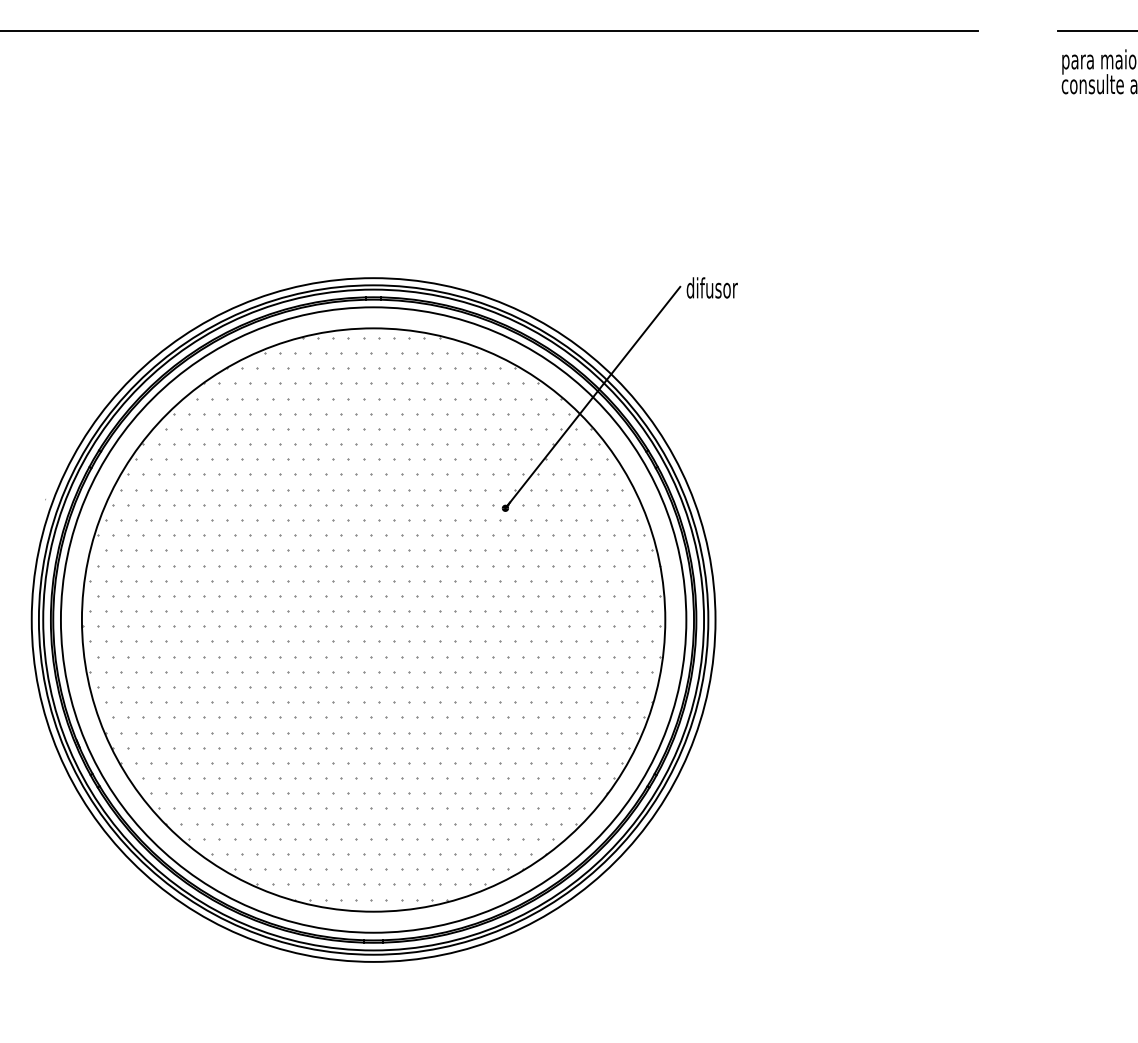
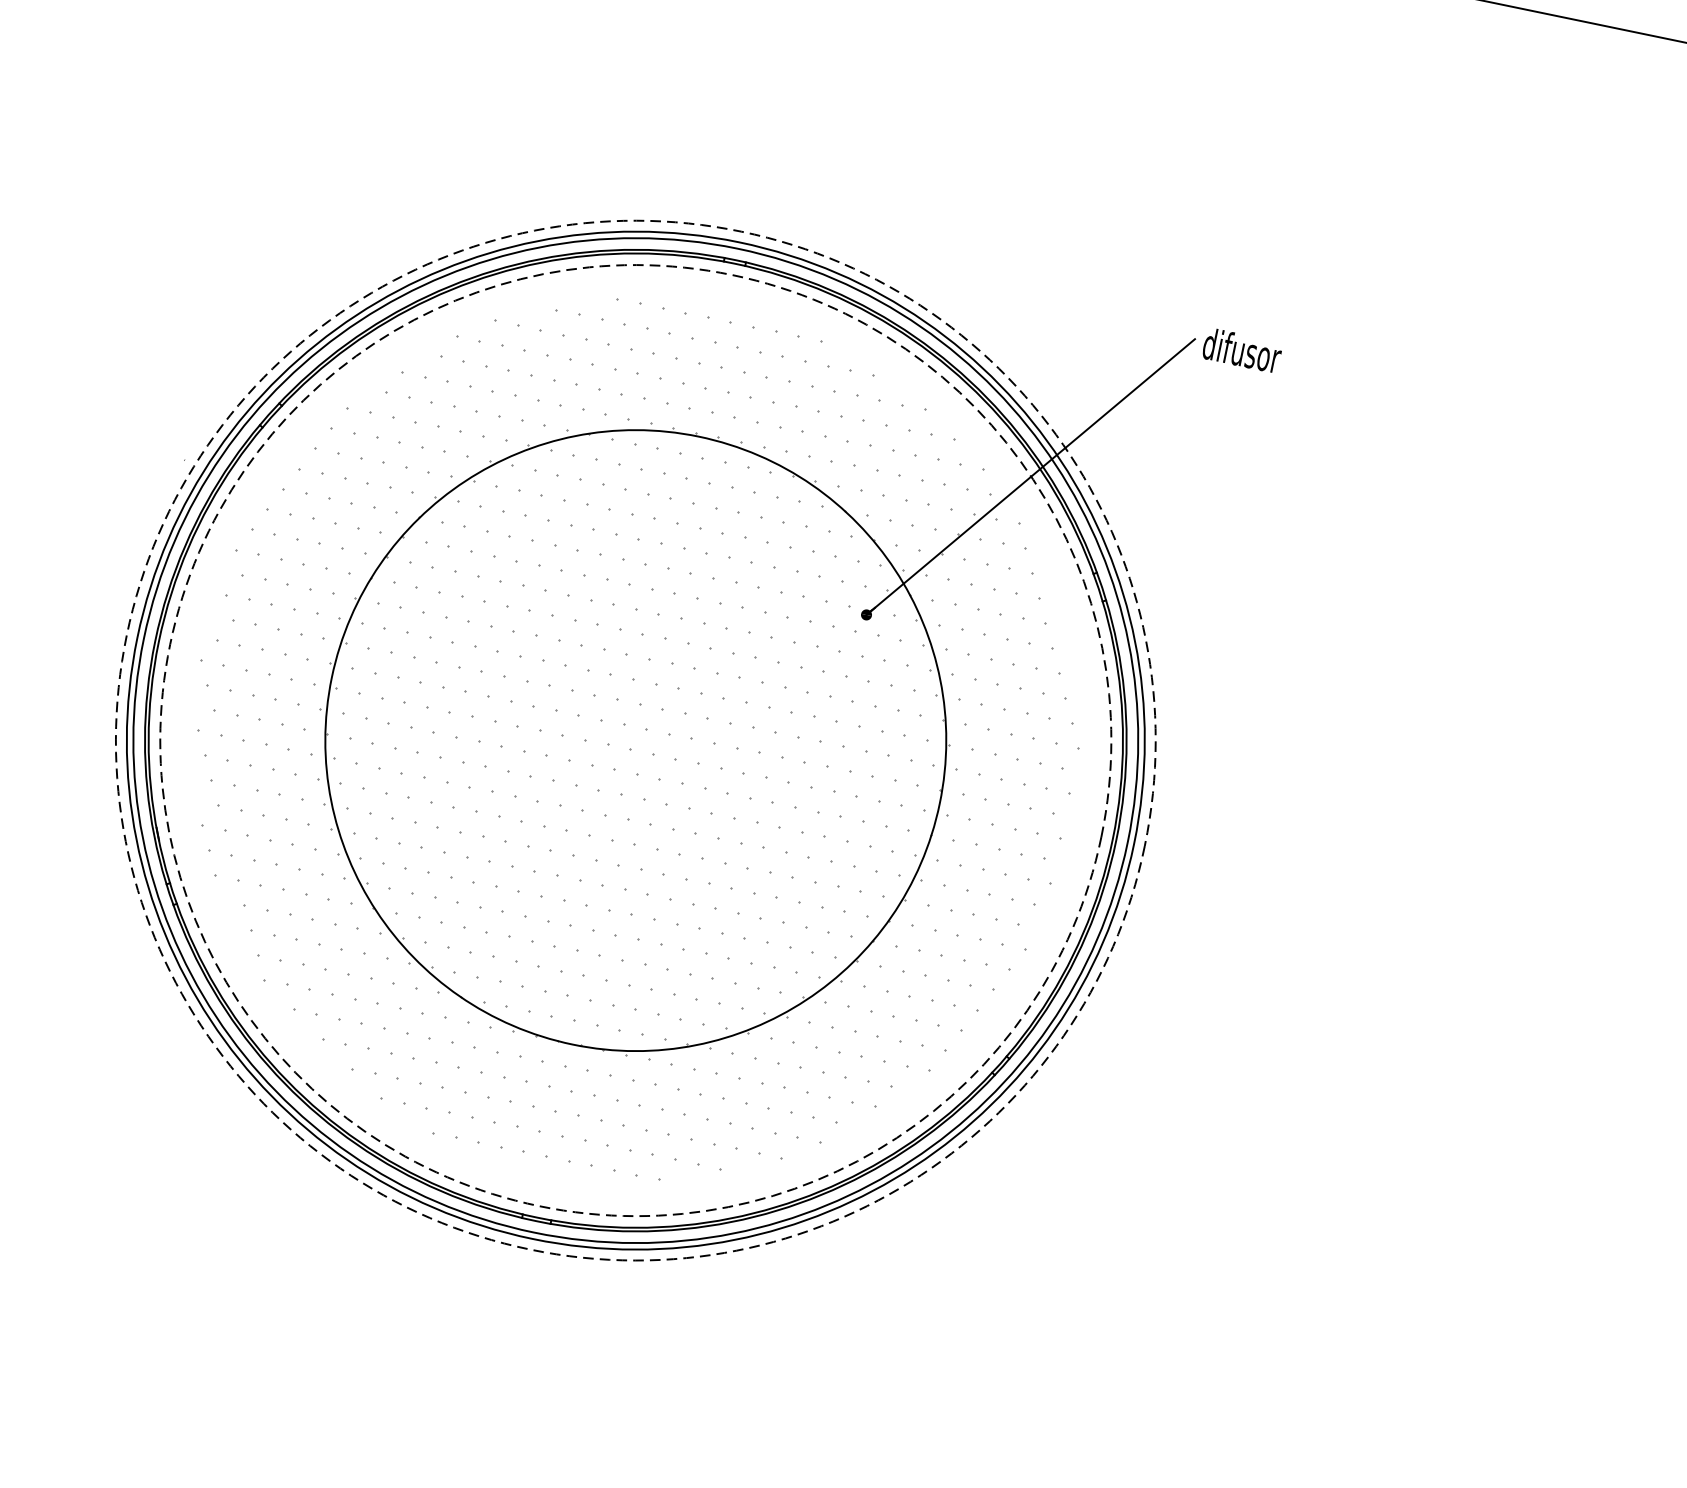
circle: (373, 619) -> (635, 739), size x0.7
circle: (373, 619) -> (635, 739), solid -> dashed
circle: (373, 619) -> (635, 739), solid -> dashed

